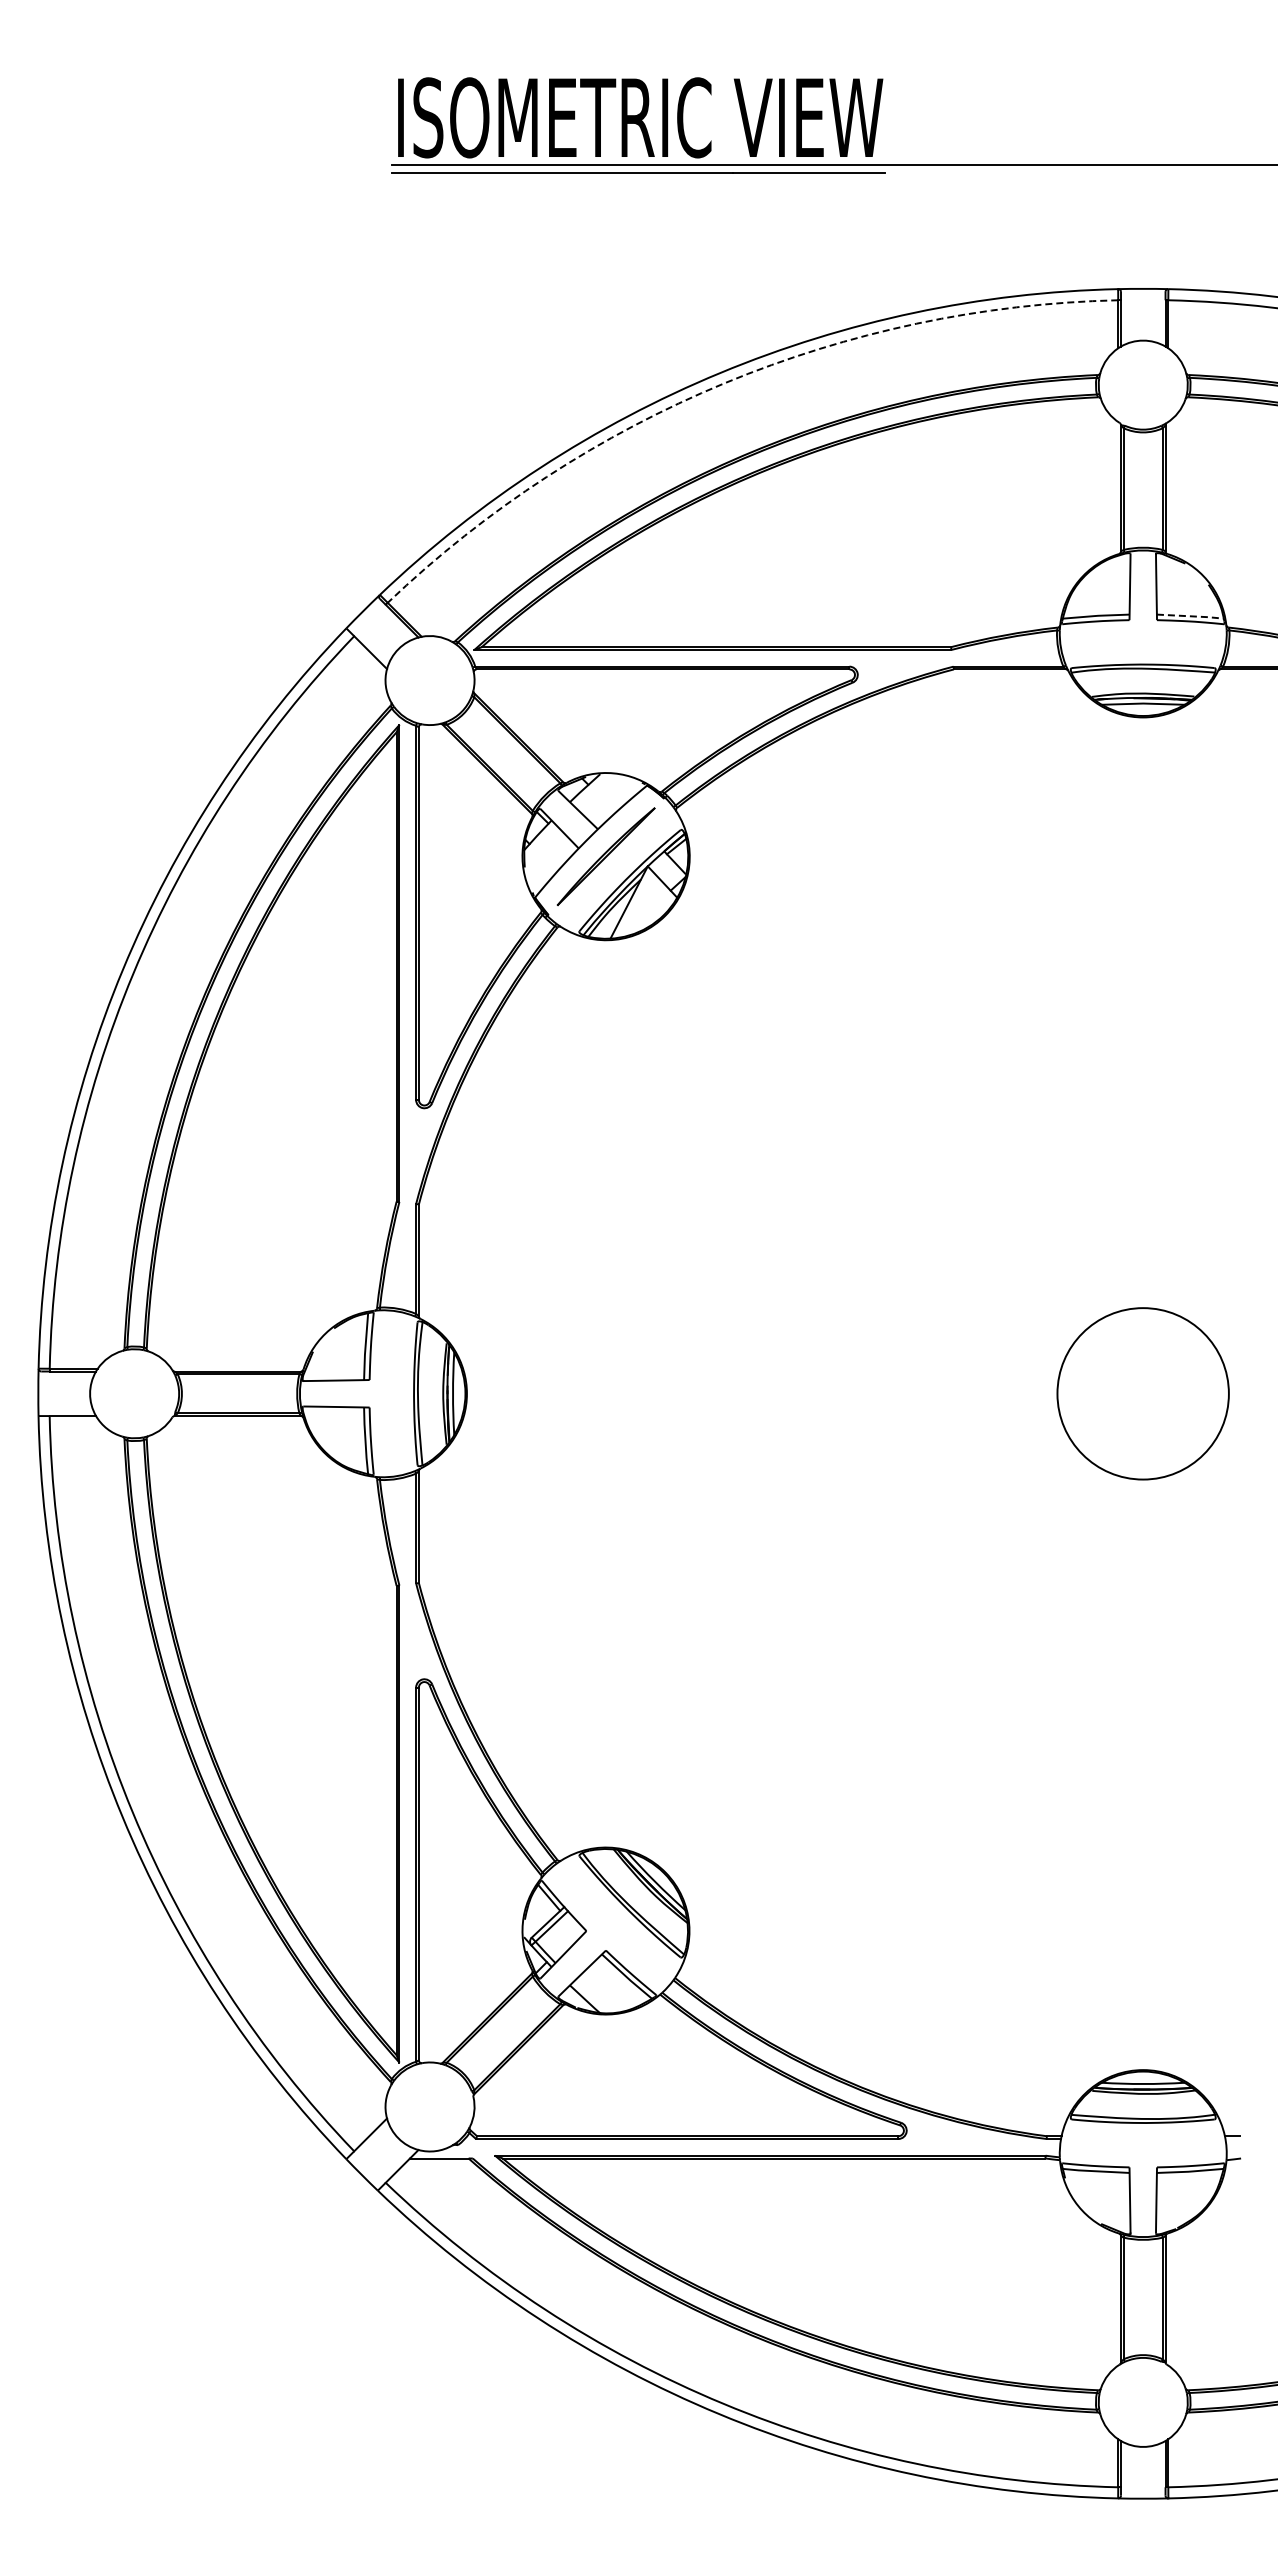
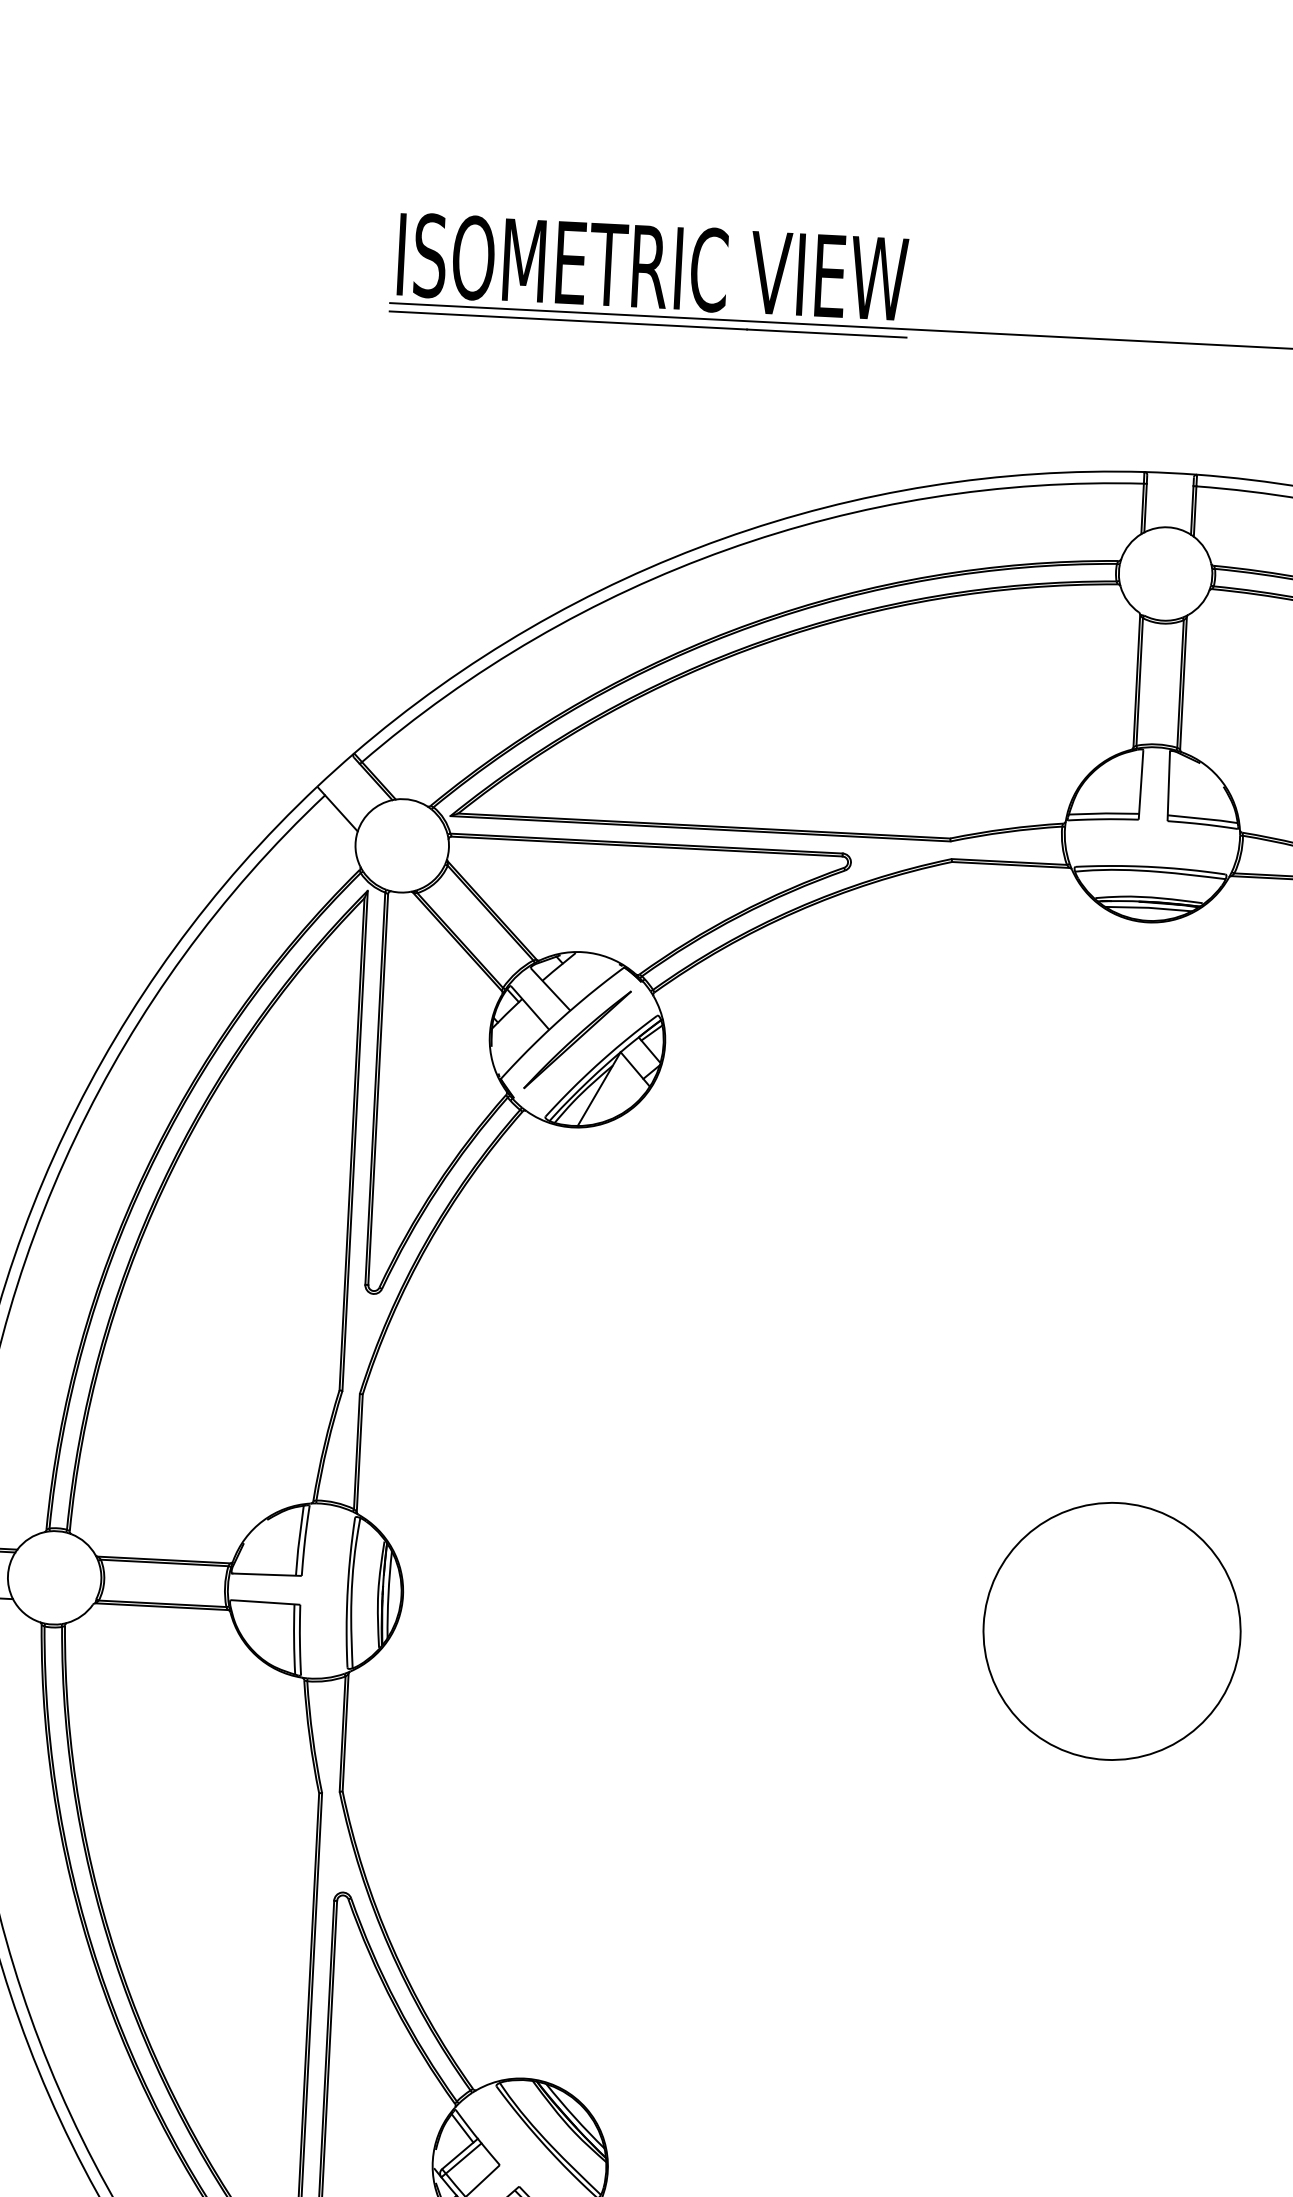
arc: (724, 383) -> (726, 550), dashed -> solid
line: (1191, 616) -> (1203, 819), dashed -> solid
circle: (1142, 1393) -> (1111, 1631), size x1.43

